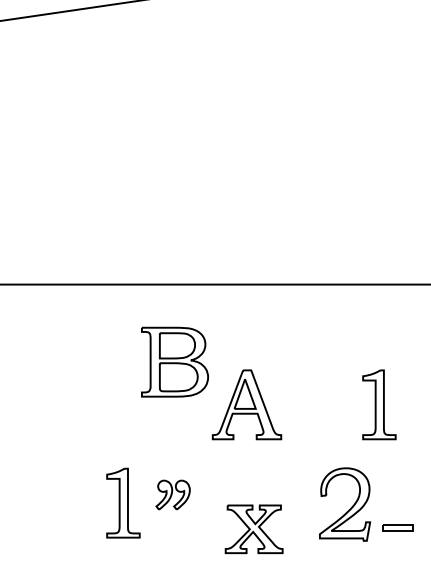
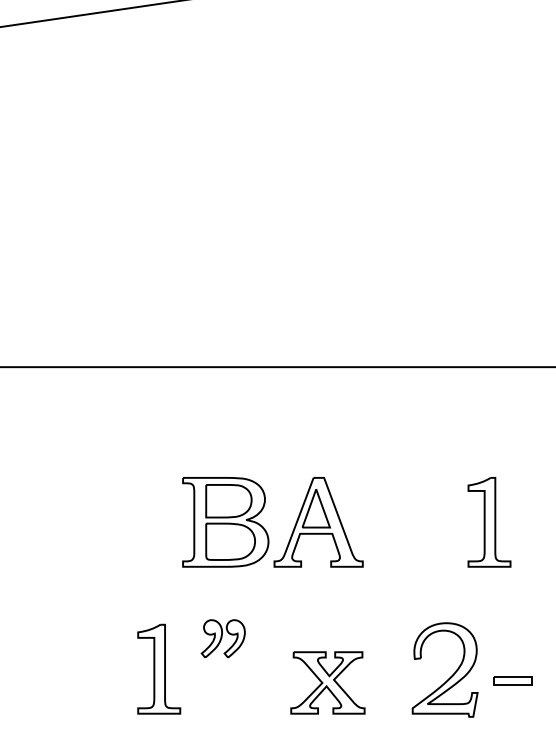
part: (174, 362) -> (225, 522), moved
part: (123, 502) -> (159, 668), moved
part: (349, 508) -> (451, 675), moved

